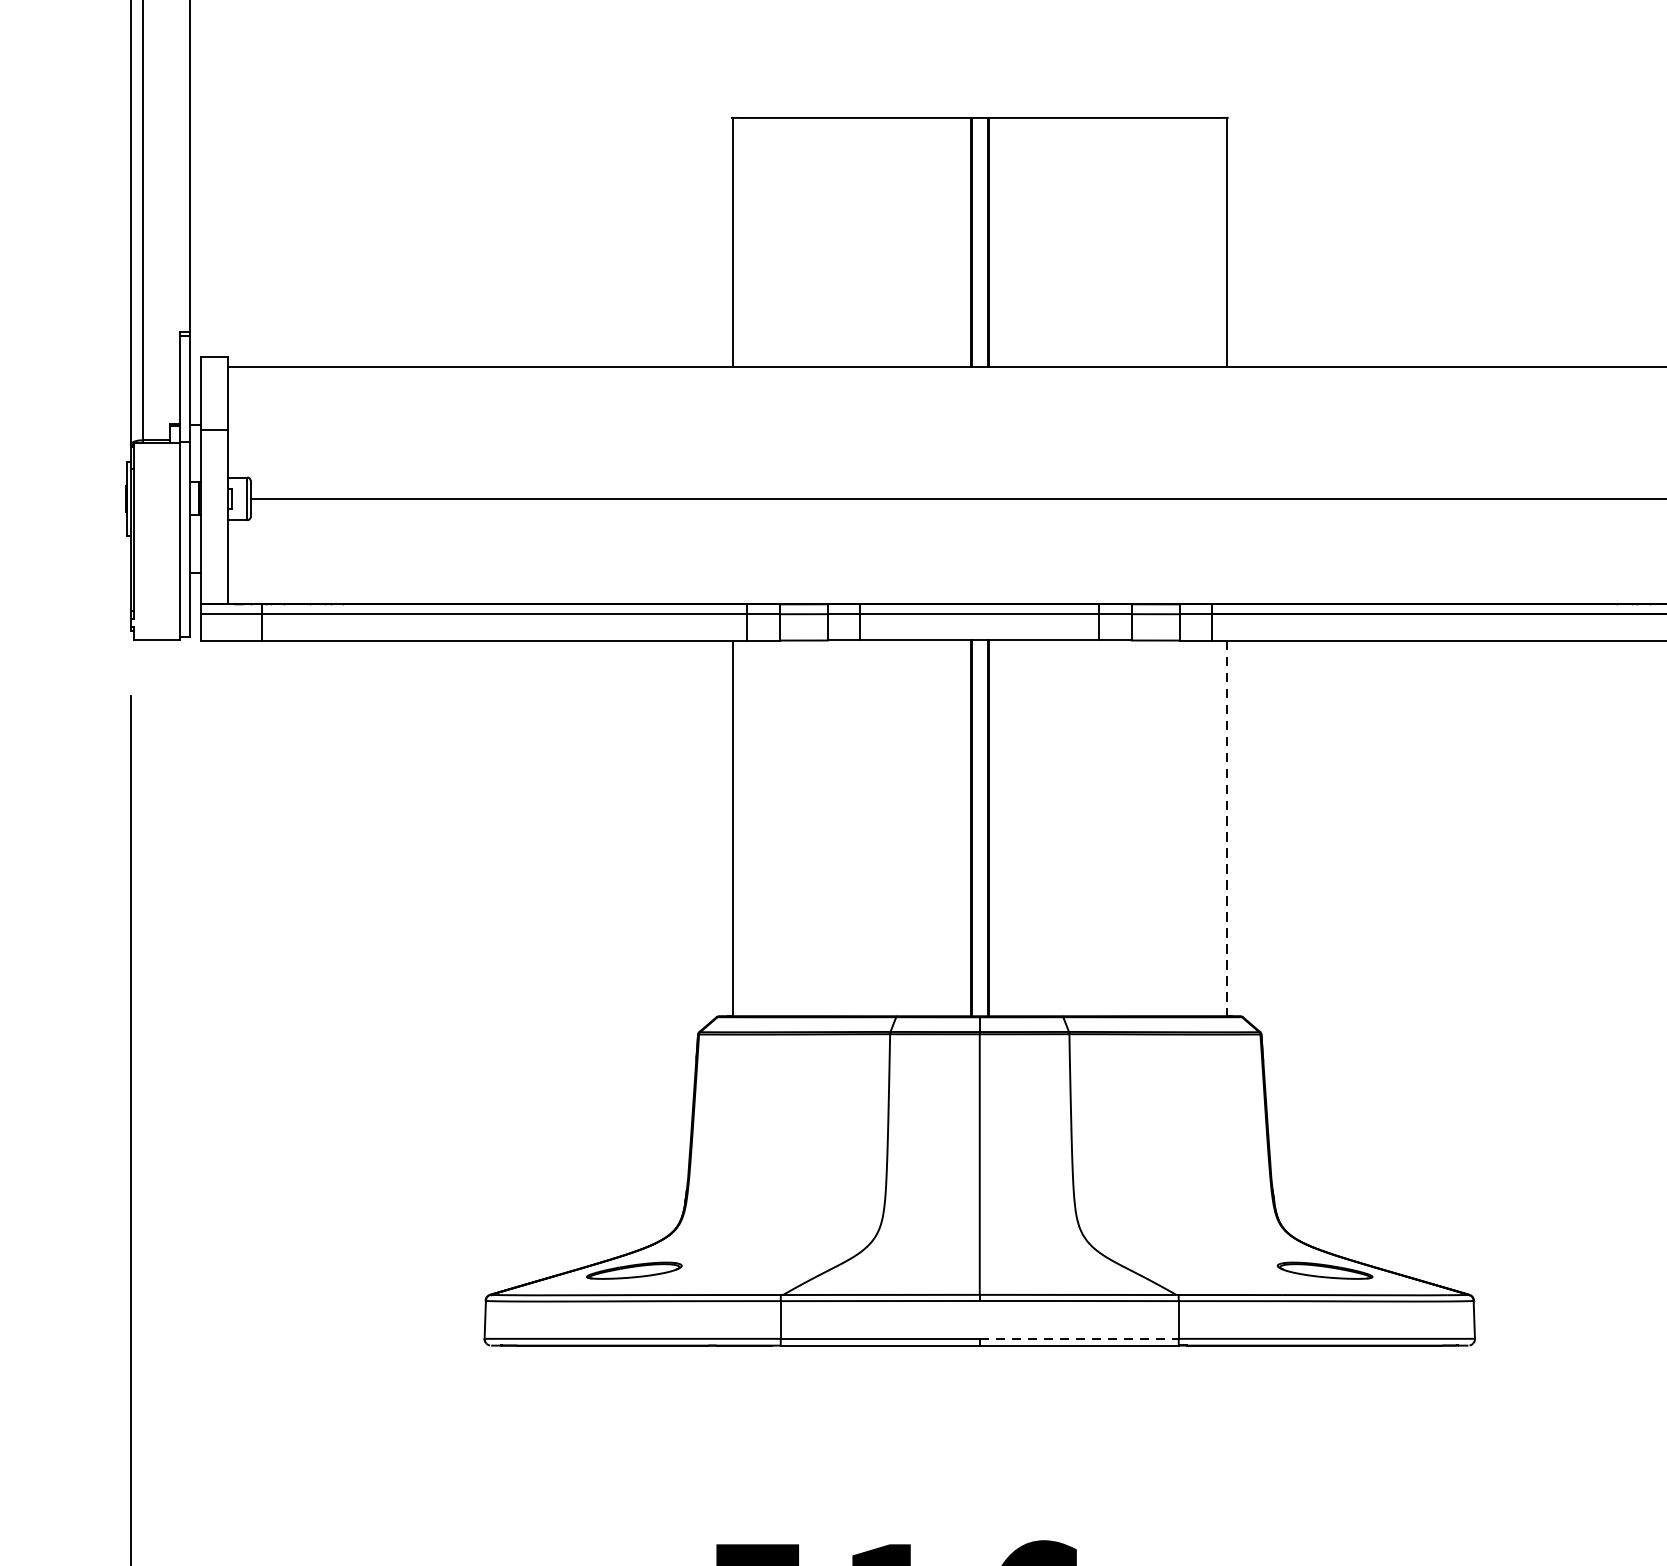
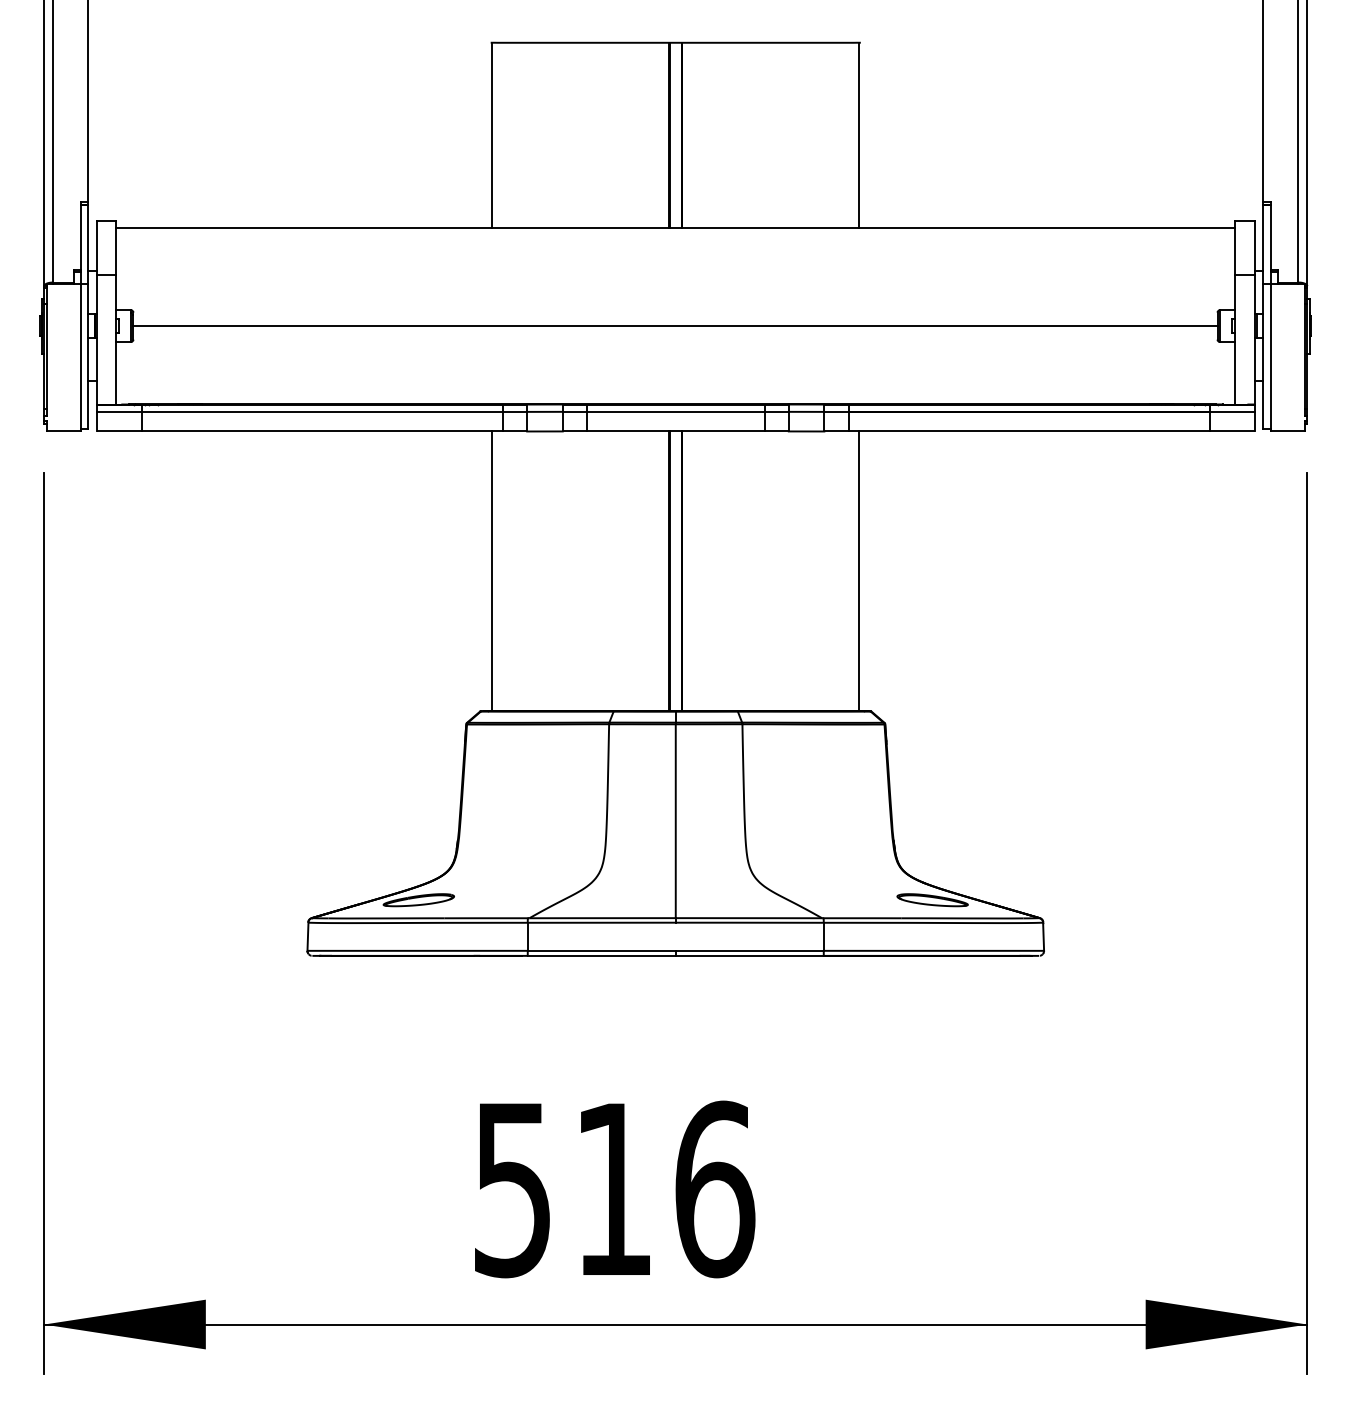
line: (1226, 828) -> (859, 571), dashed -> solid
line: (1080, 1338) -> (750, 950), dashed -> solid

